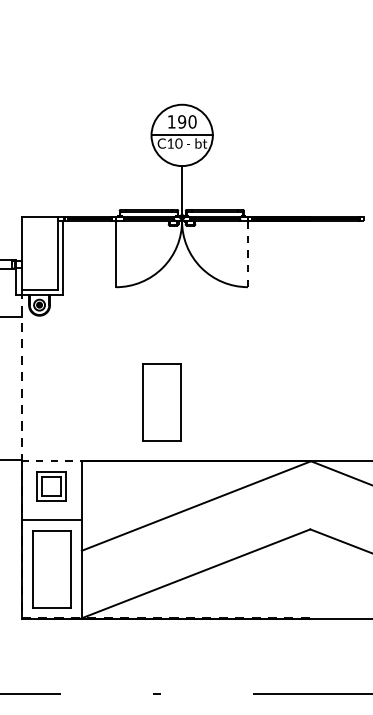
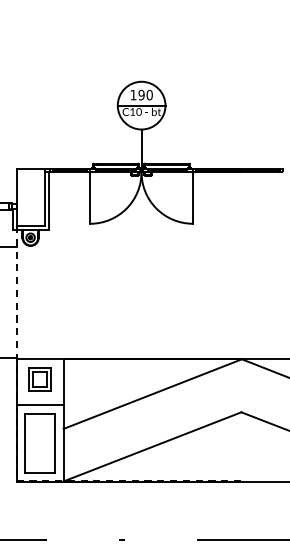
line: (247, 254) -> (192, 198), dashed -> solid
part: (161, 402) -> (125, 313), removed
line: (52, 461) -> (40, 359), dashed -> solid

